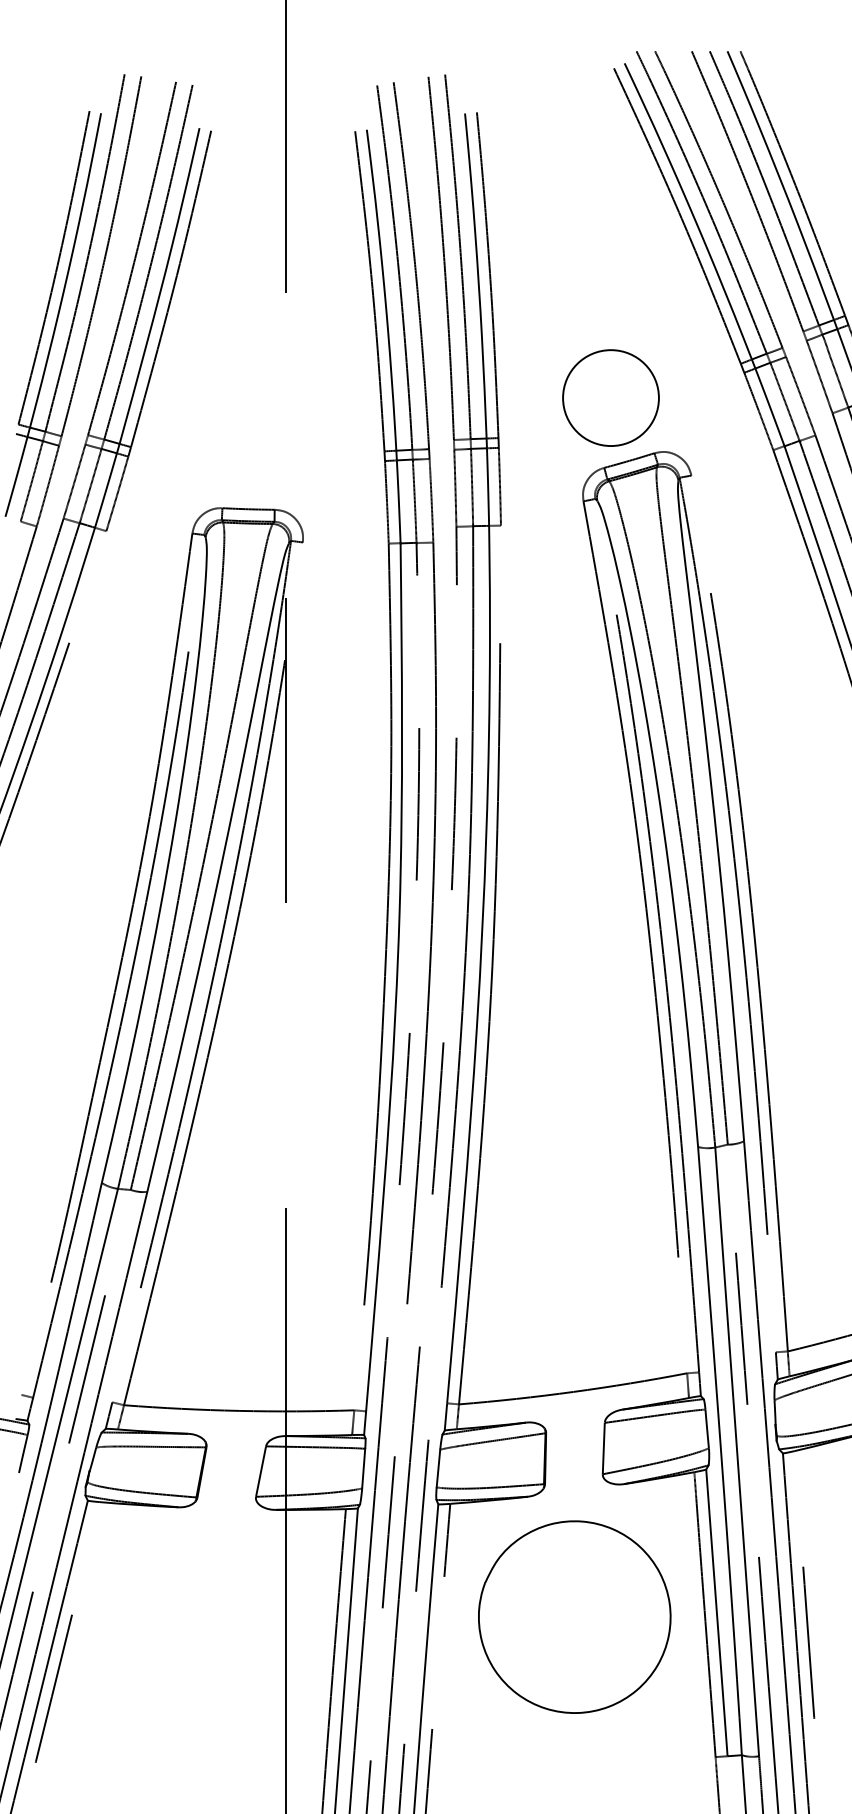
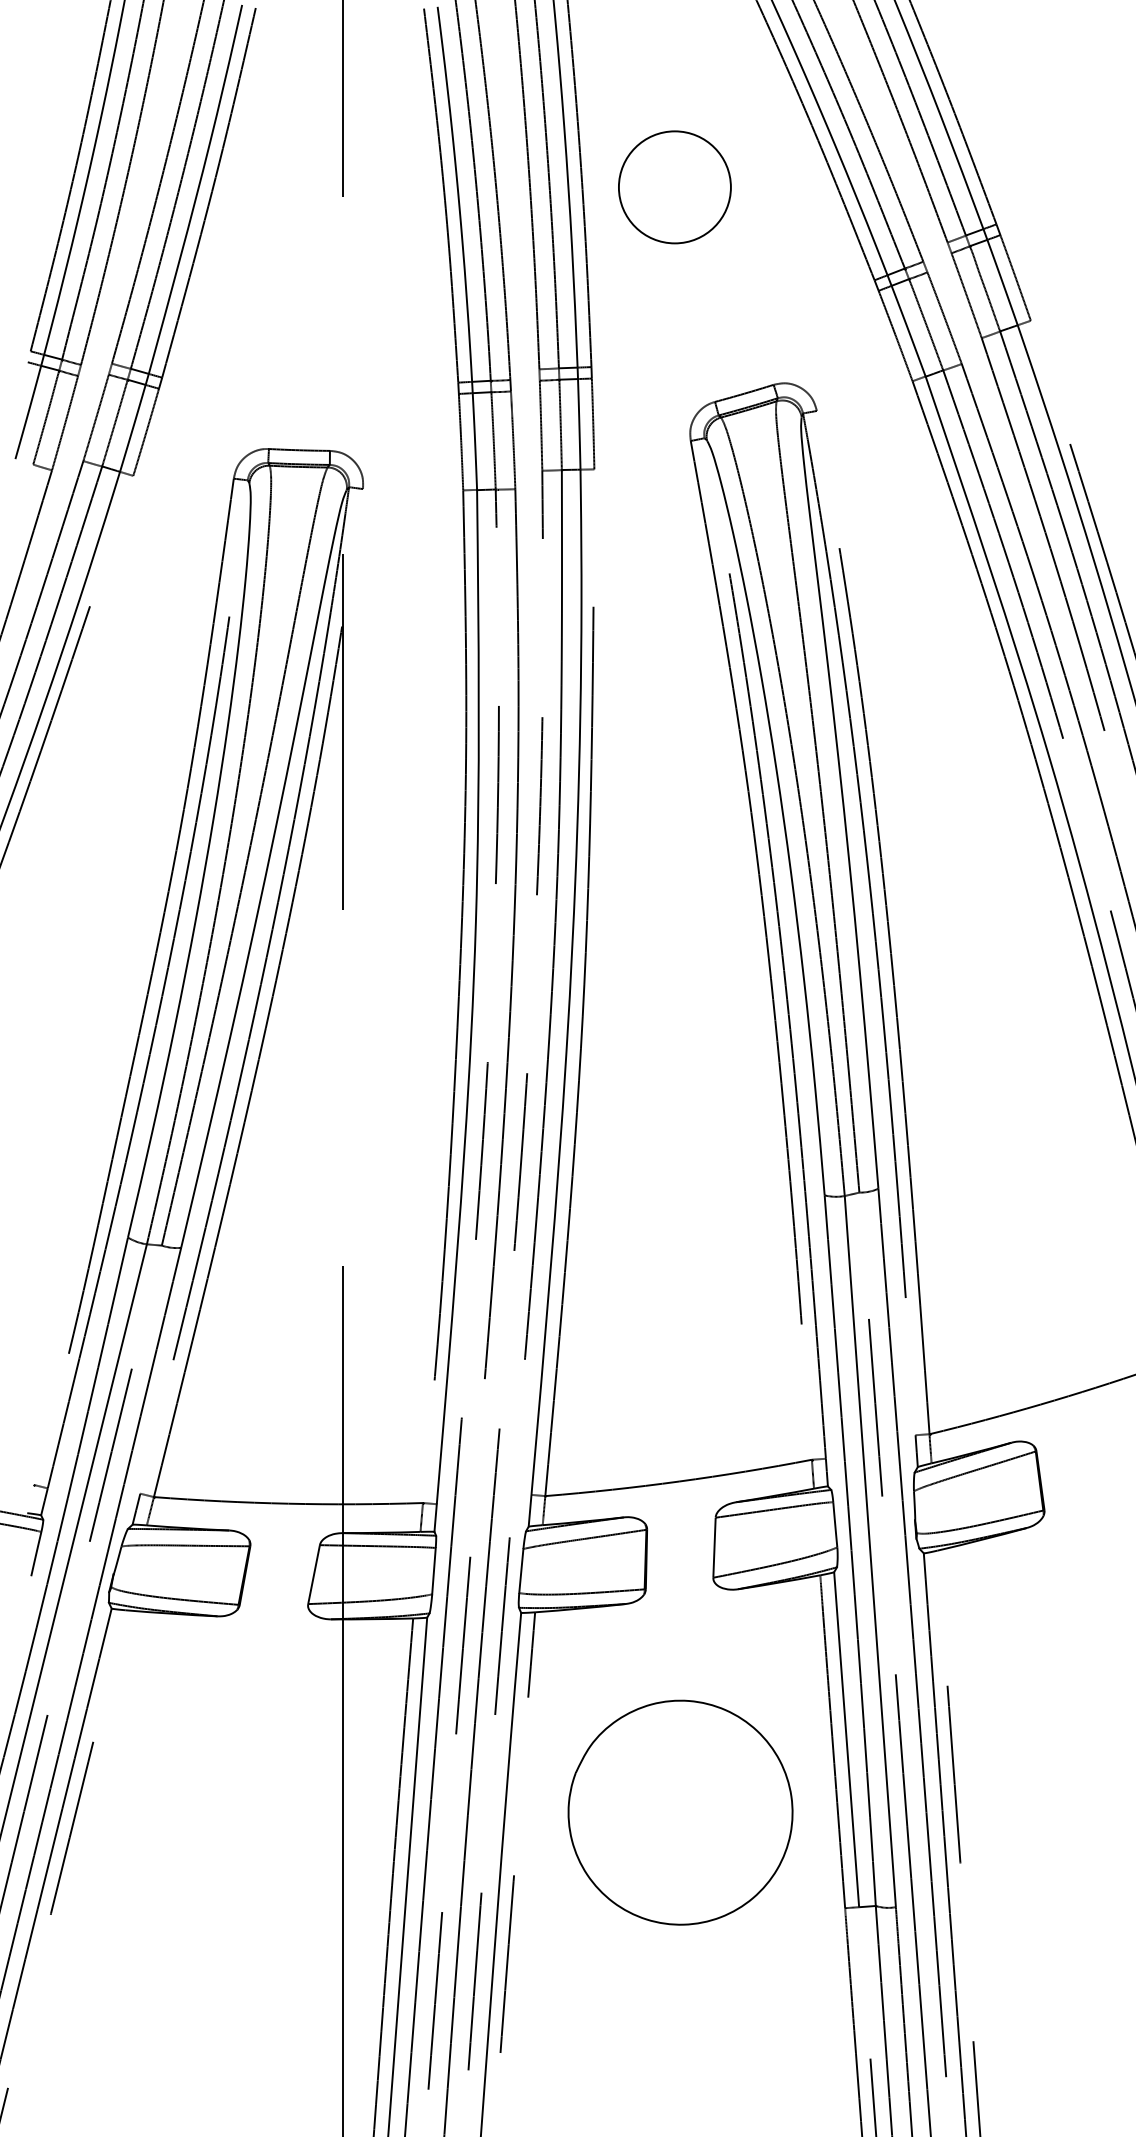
circle: (610, 398) -> (674, 187), moved
part: (574, 1616) -> (680, 1812), moved

